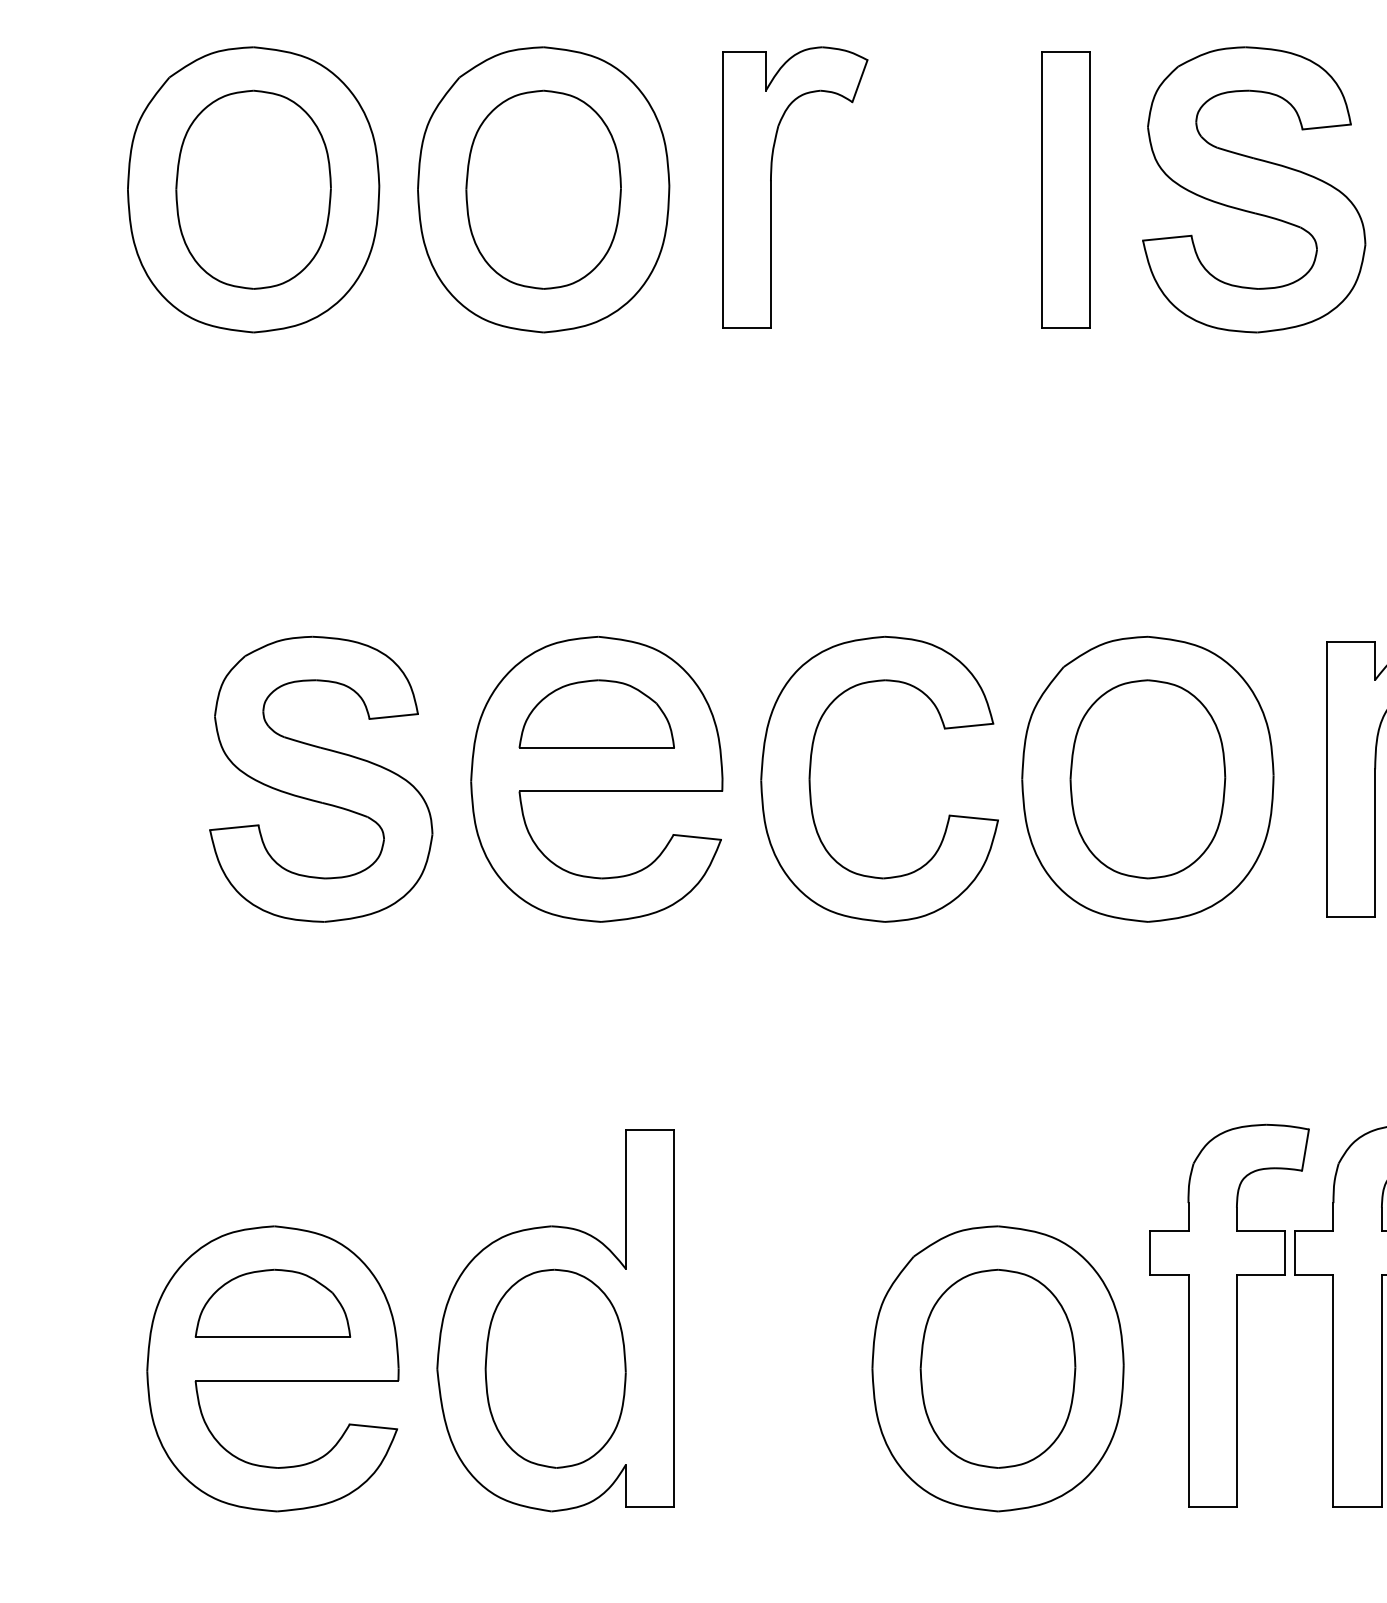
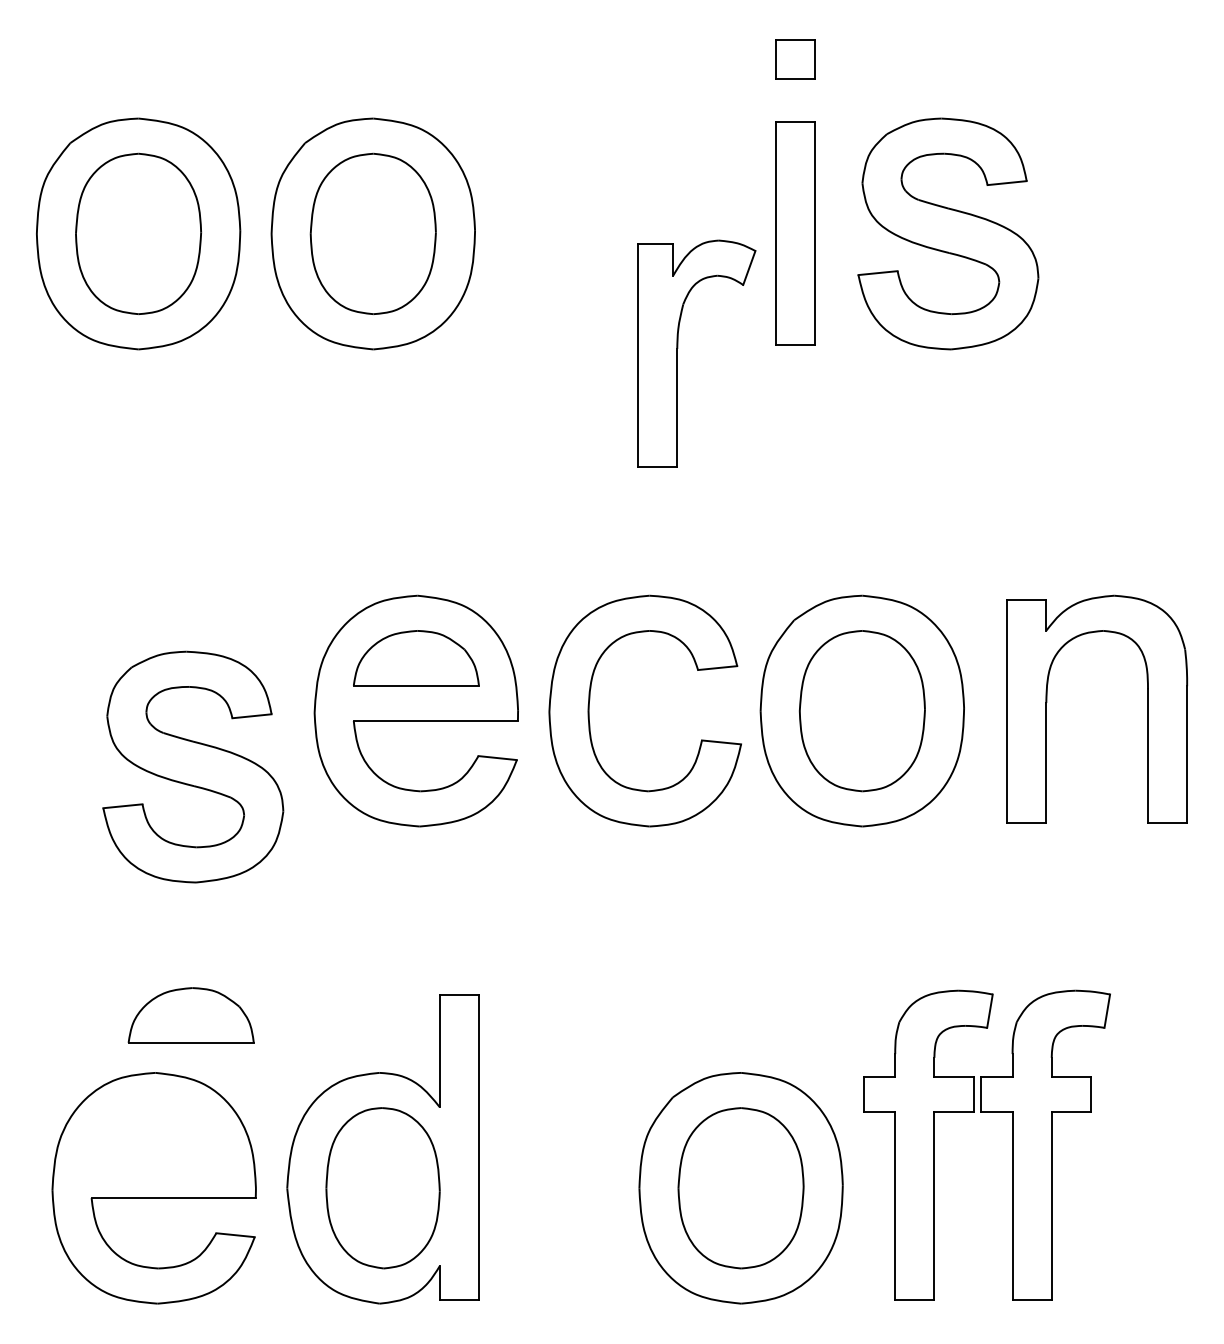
part: (772, 180) -> (678, 348), moved
part: (321, 778) -> (193, 766), moved
part: (272, 1303) -> (190, 1015), moved

